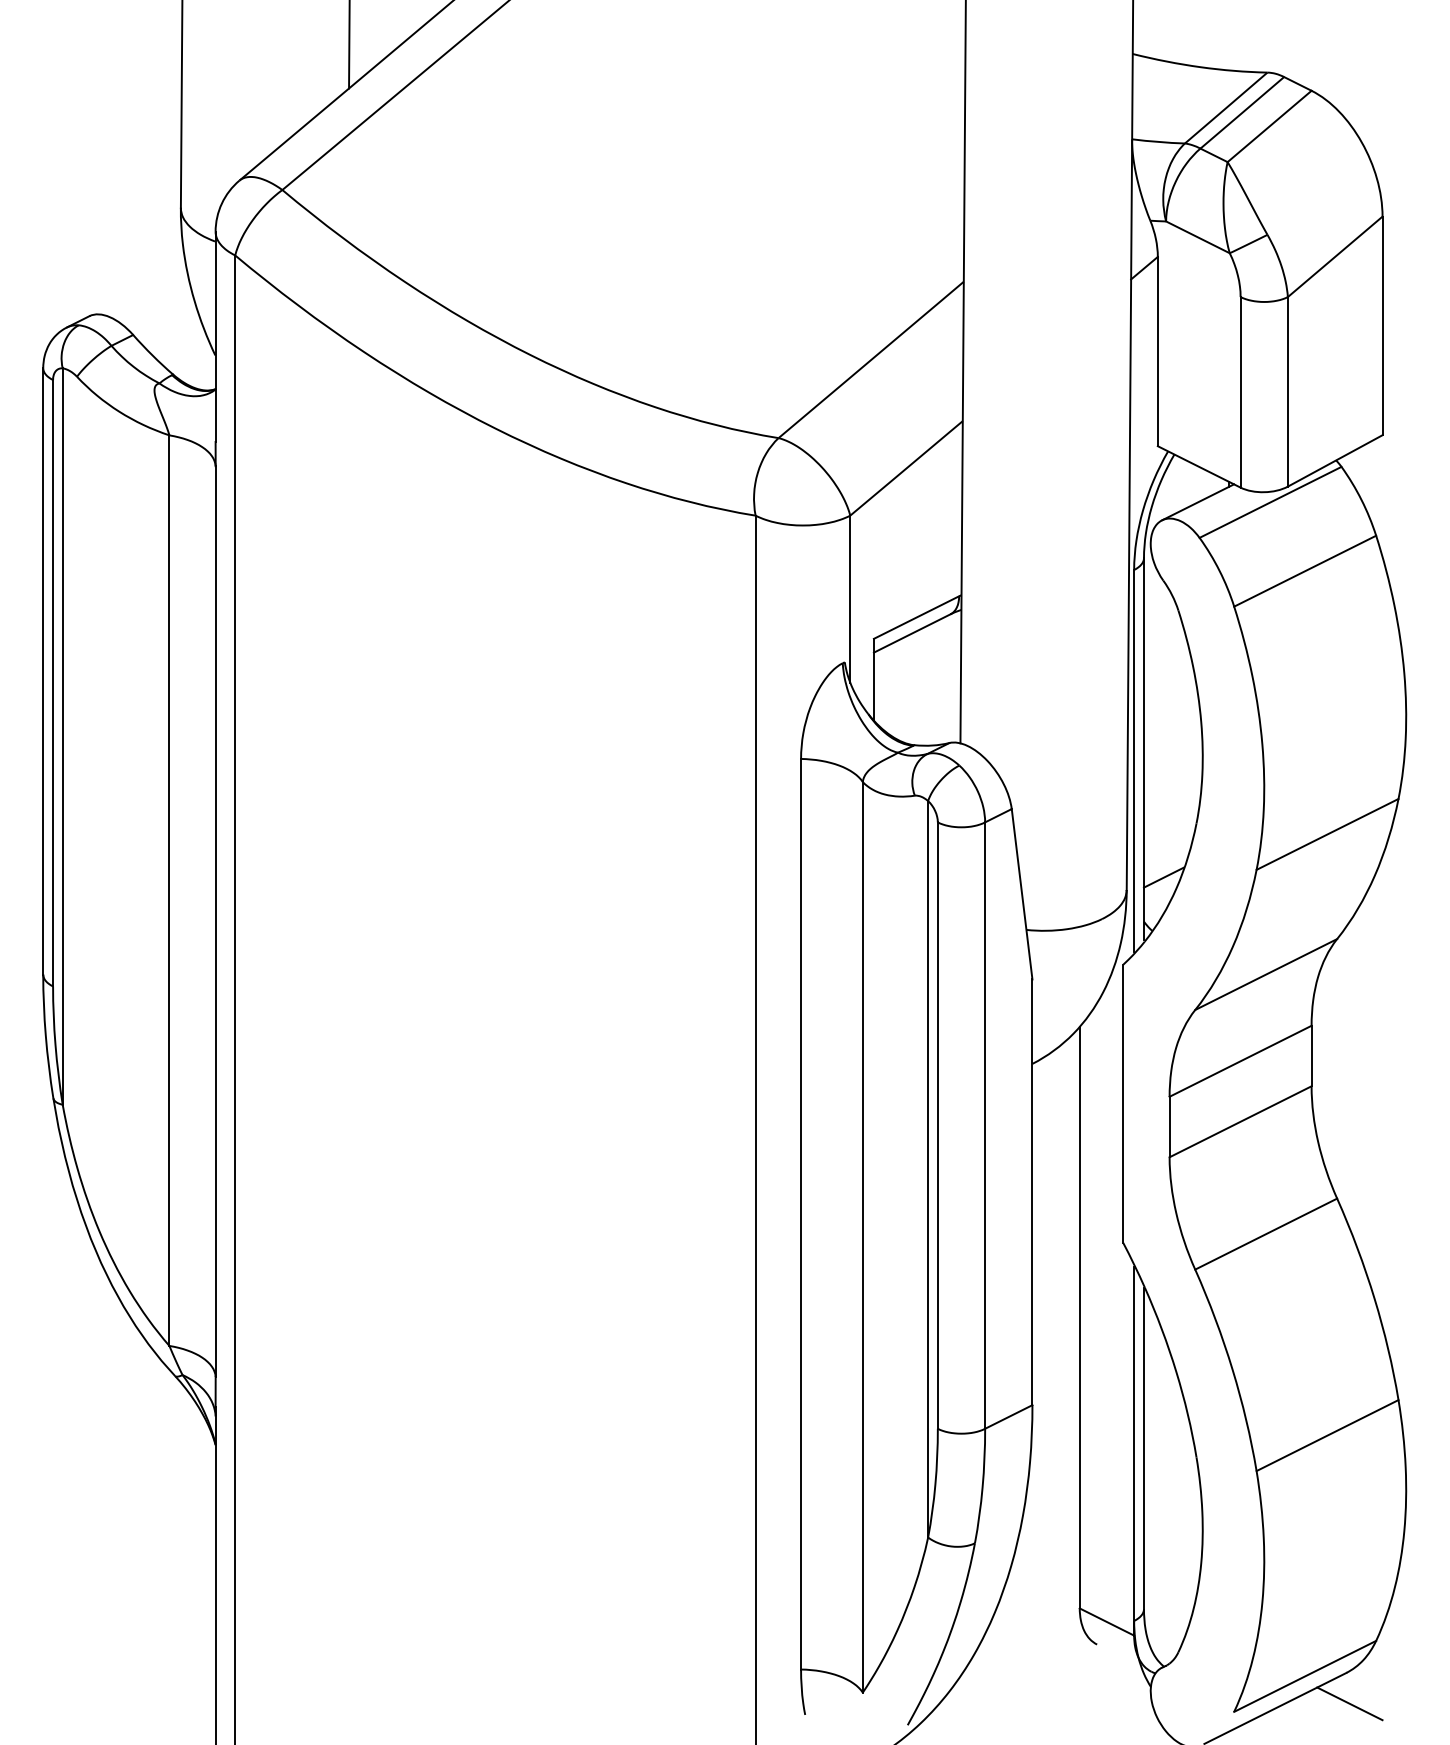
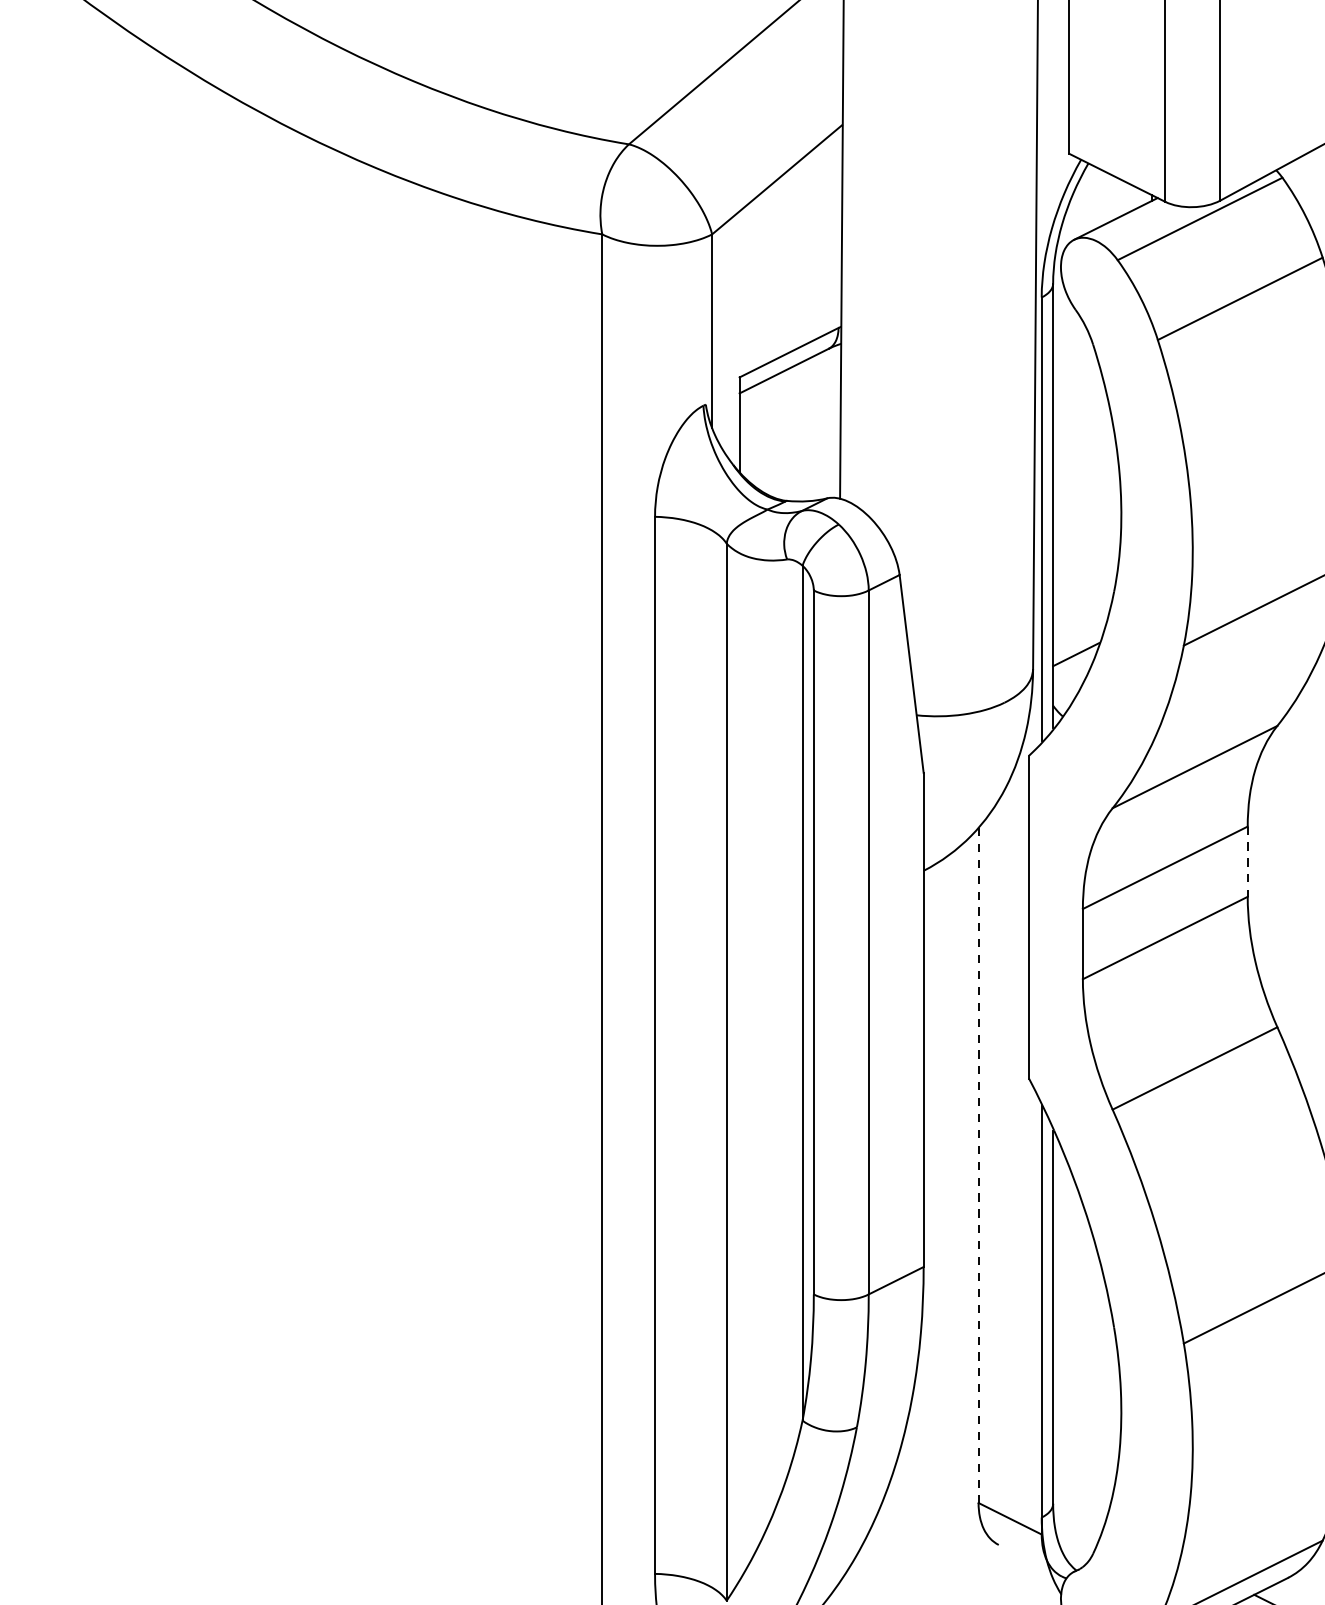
line: (1311, 1056) -> (1247, 862), solid -> dashed
line: (1079, 1317) -> (978, 1165), solid -> dashed

